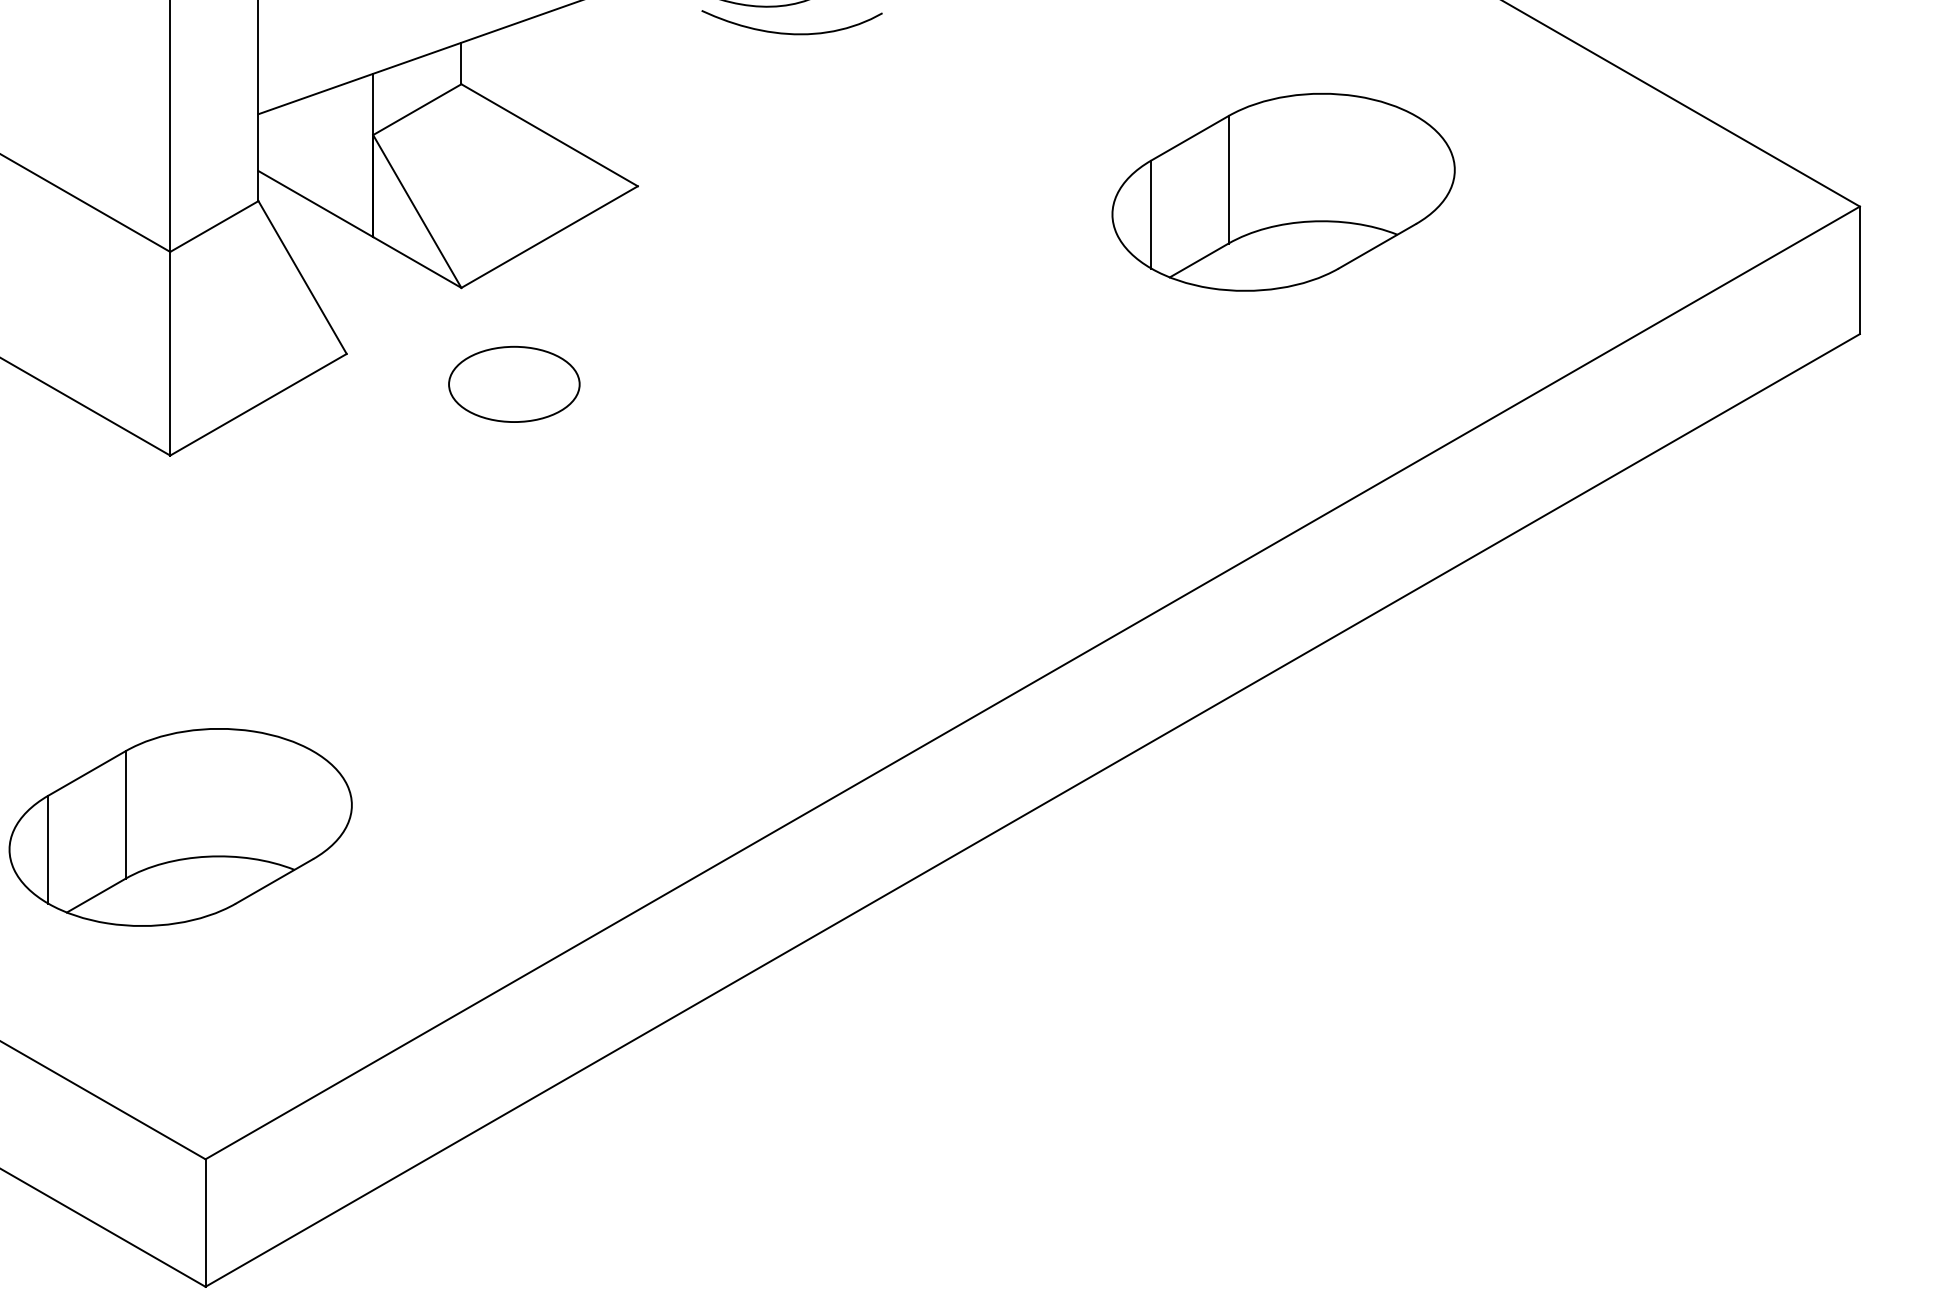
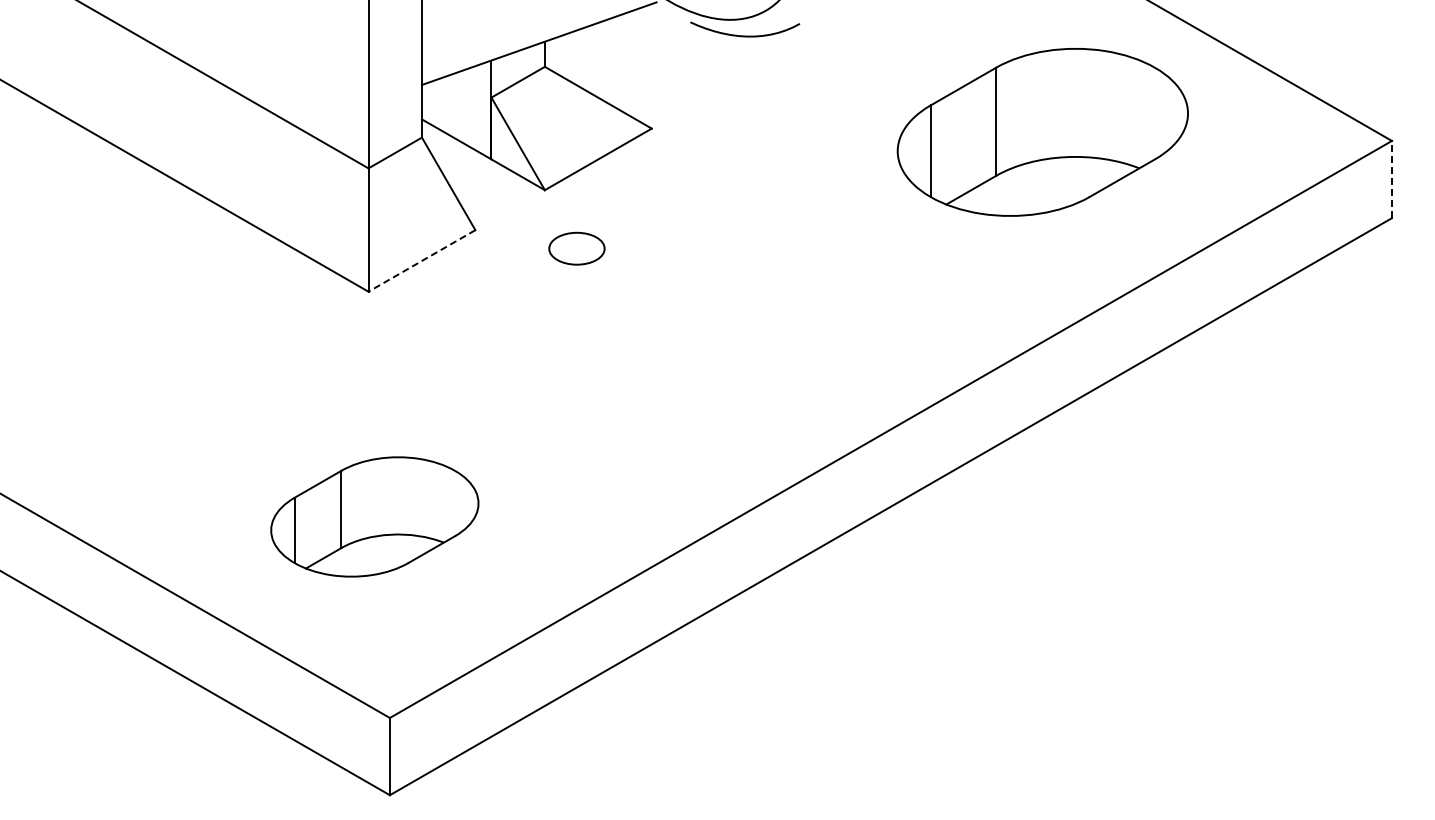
part: (1282, 191) -> (1042, 131), size x1.4
line: (1859, 270) -> (1391, 179), solid -> dashed
part: (513, 384) -> (576, 248), size x0.7
line: (257, 404) -> (421, 260), solid -> dashed

